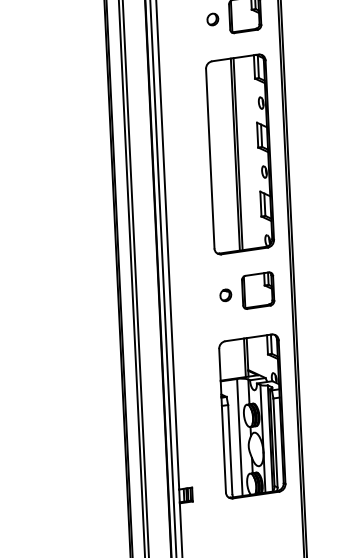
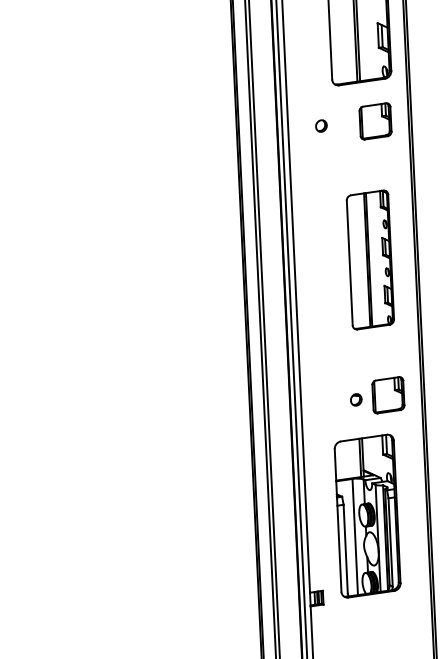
part: (212, 18) -> (321, 125), moved
part: (240, 153) -> (370, 259), size x0.7
part: (252, 415) -> (367, 515), moved

